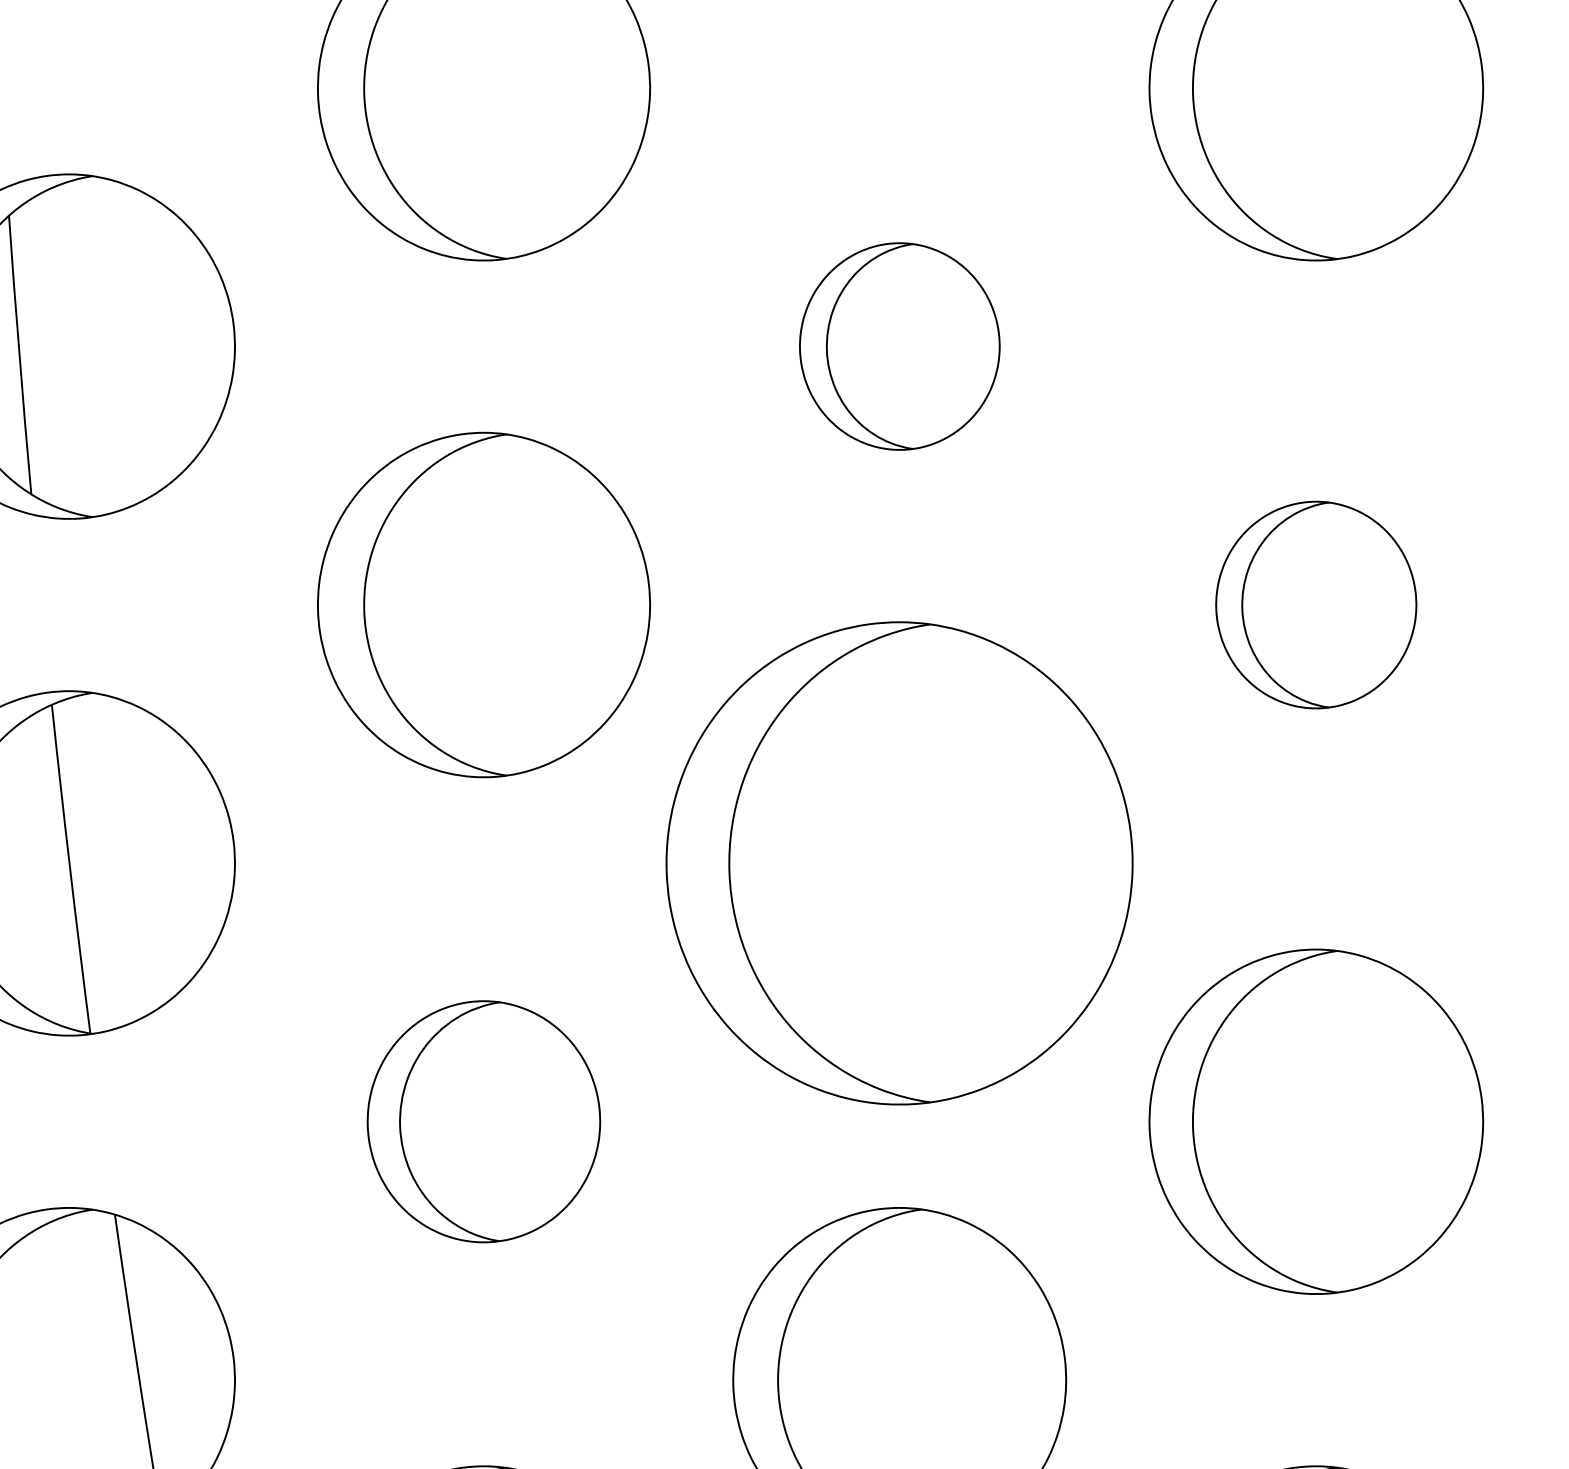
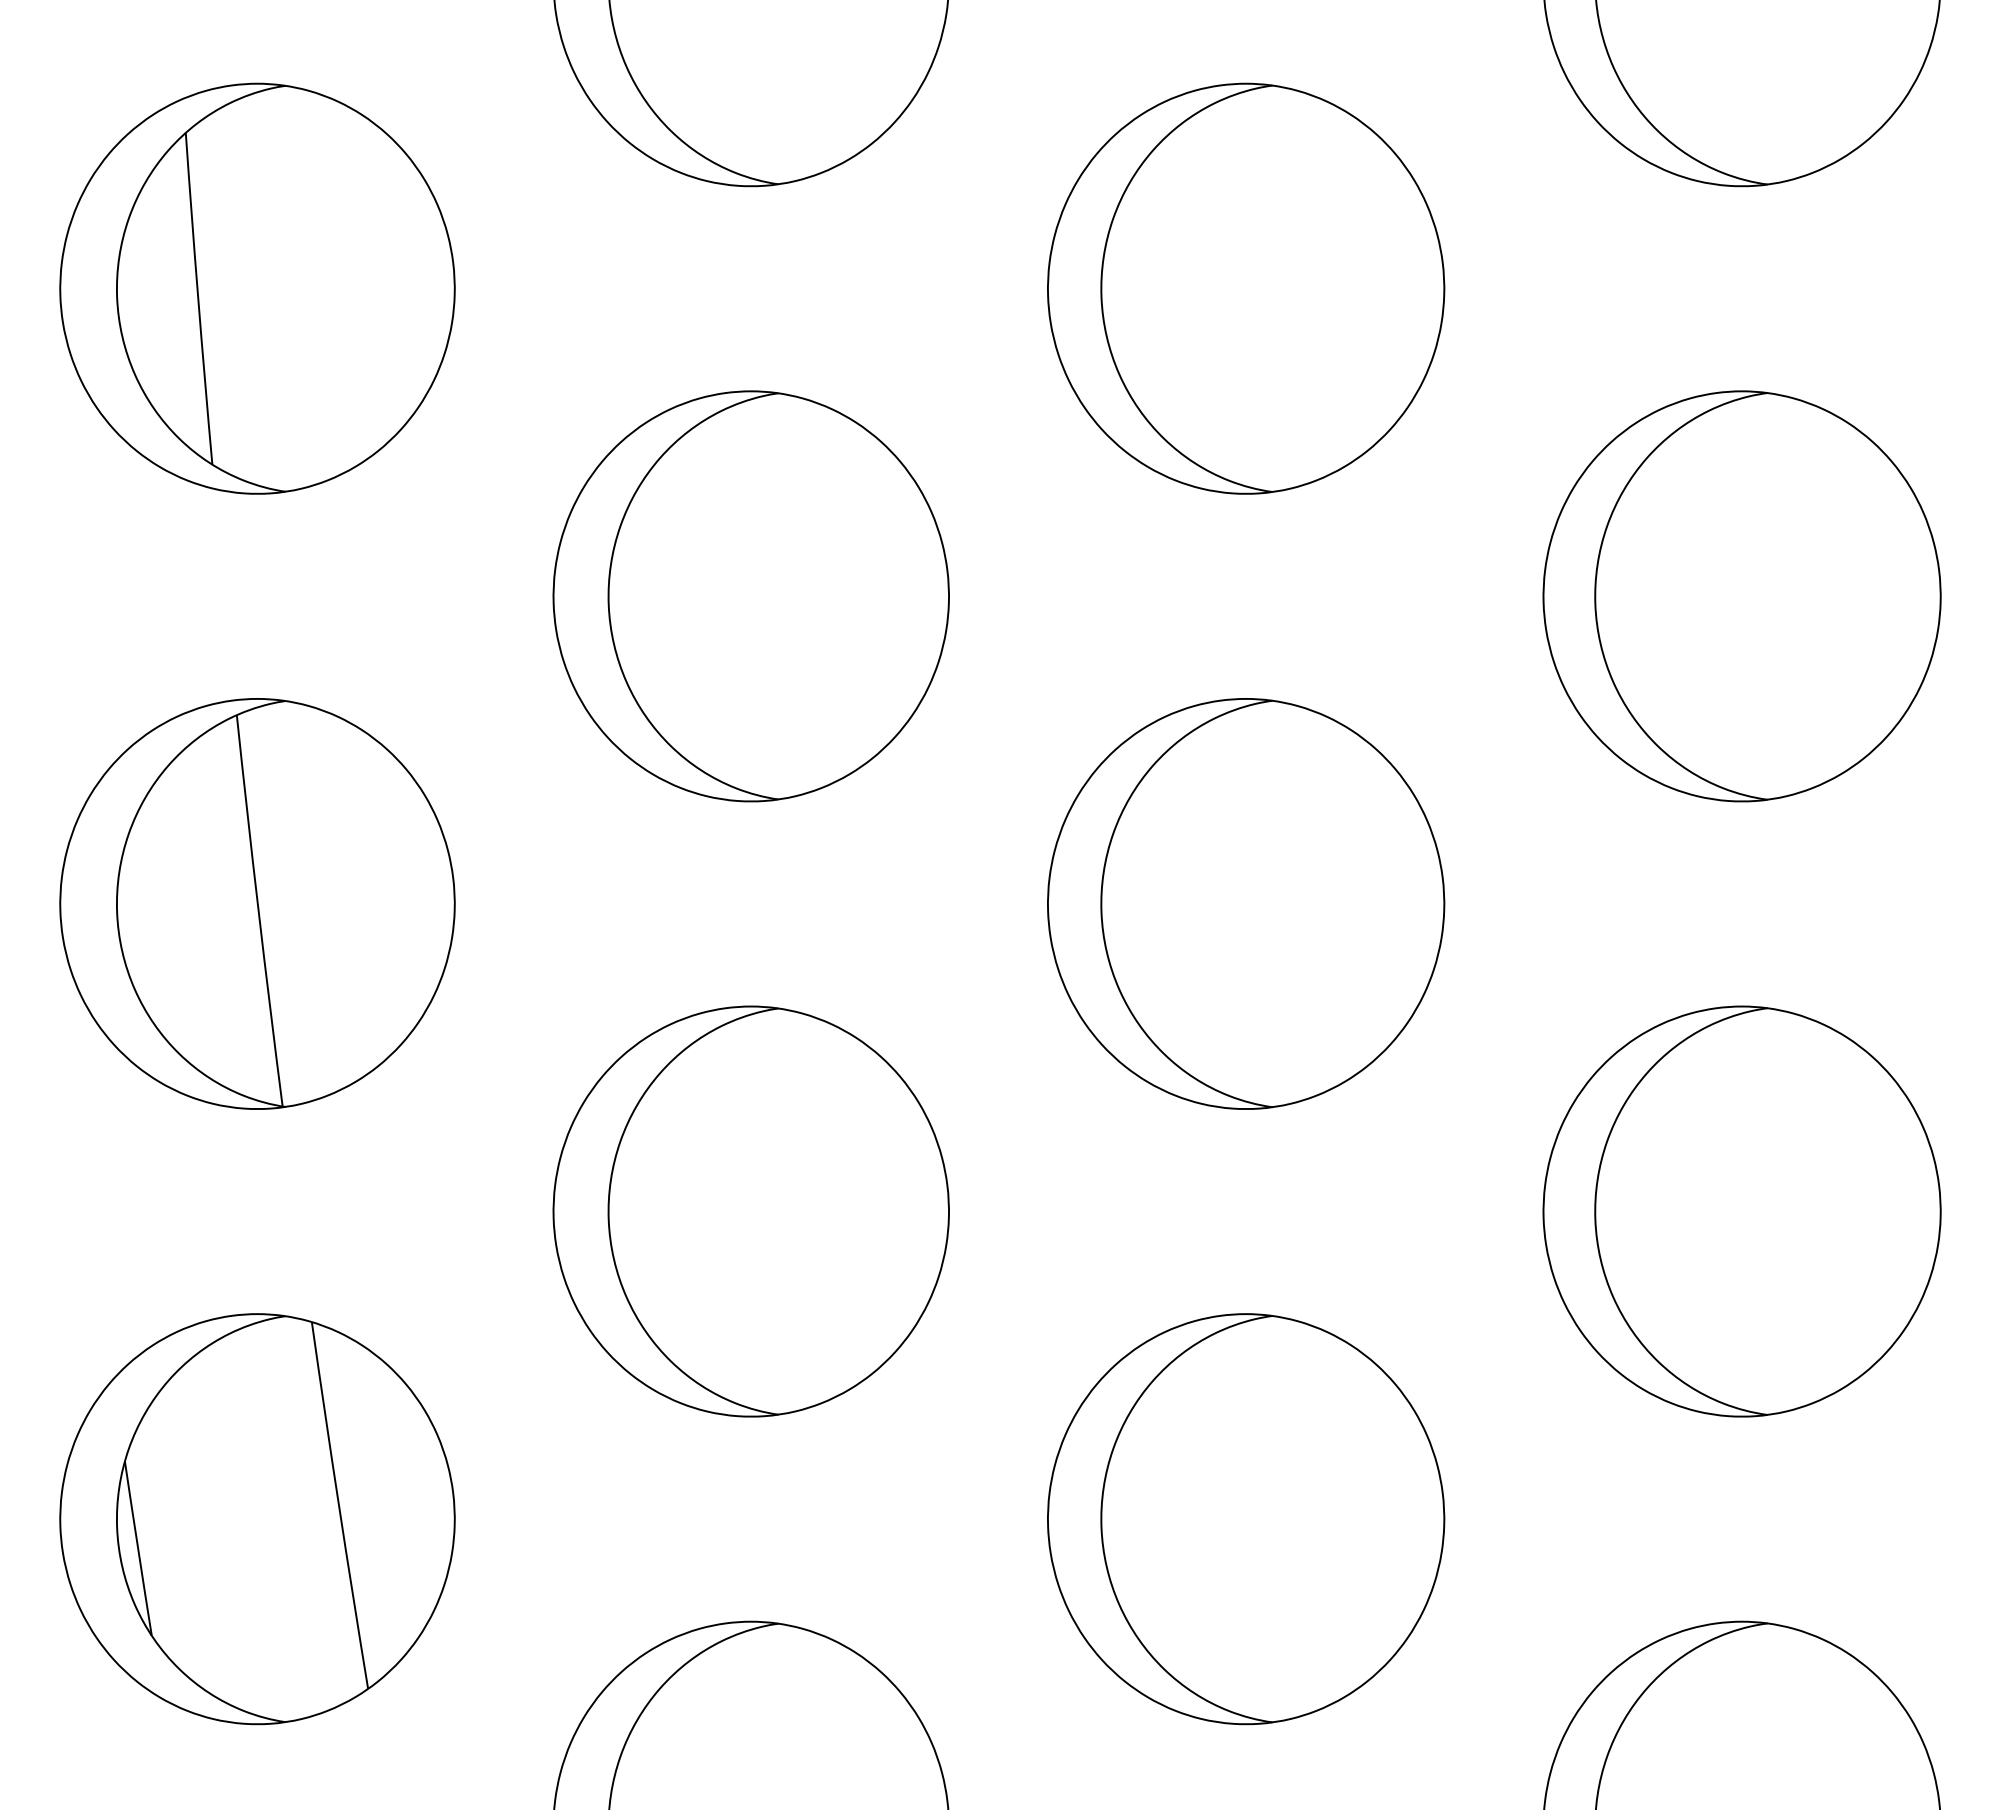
part: (900, 346) -> (1246, 288), size x1.67
part: (1315, 605) -> (1741, 596), size x1.67
part: (900, 863) -> (1246, 903), size x0.71
part: (483, 1121) -> (750, 1211), size x1.43

